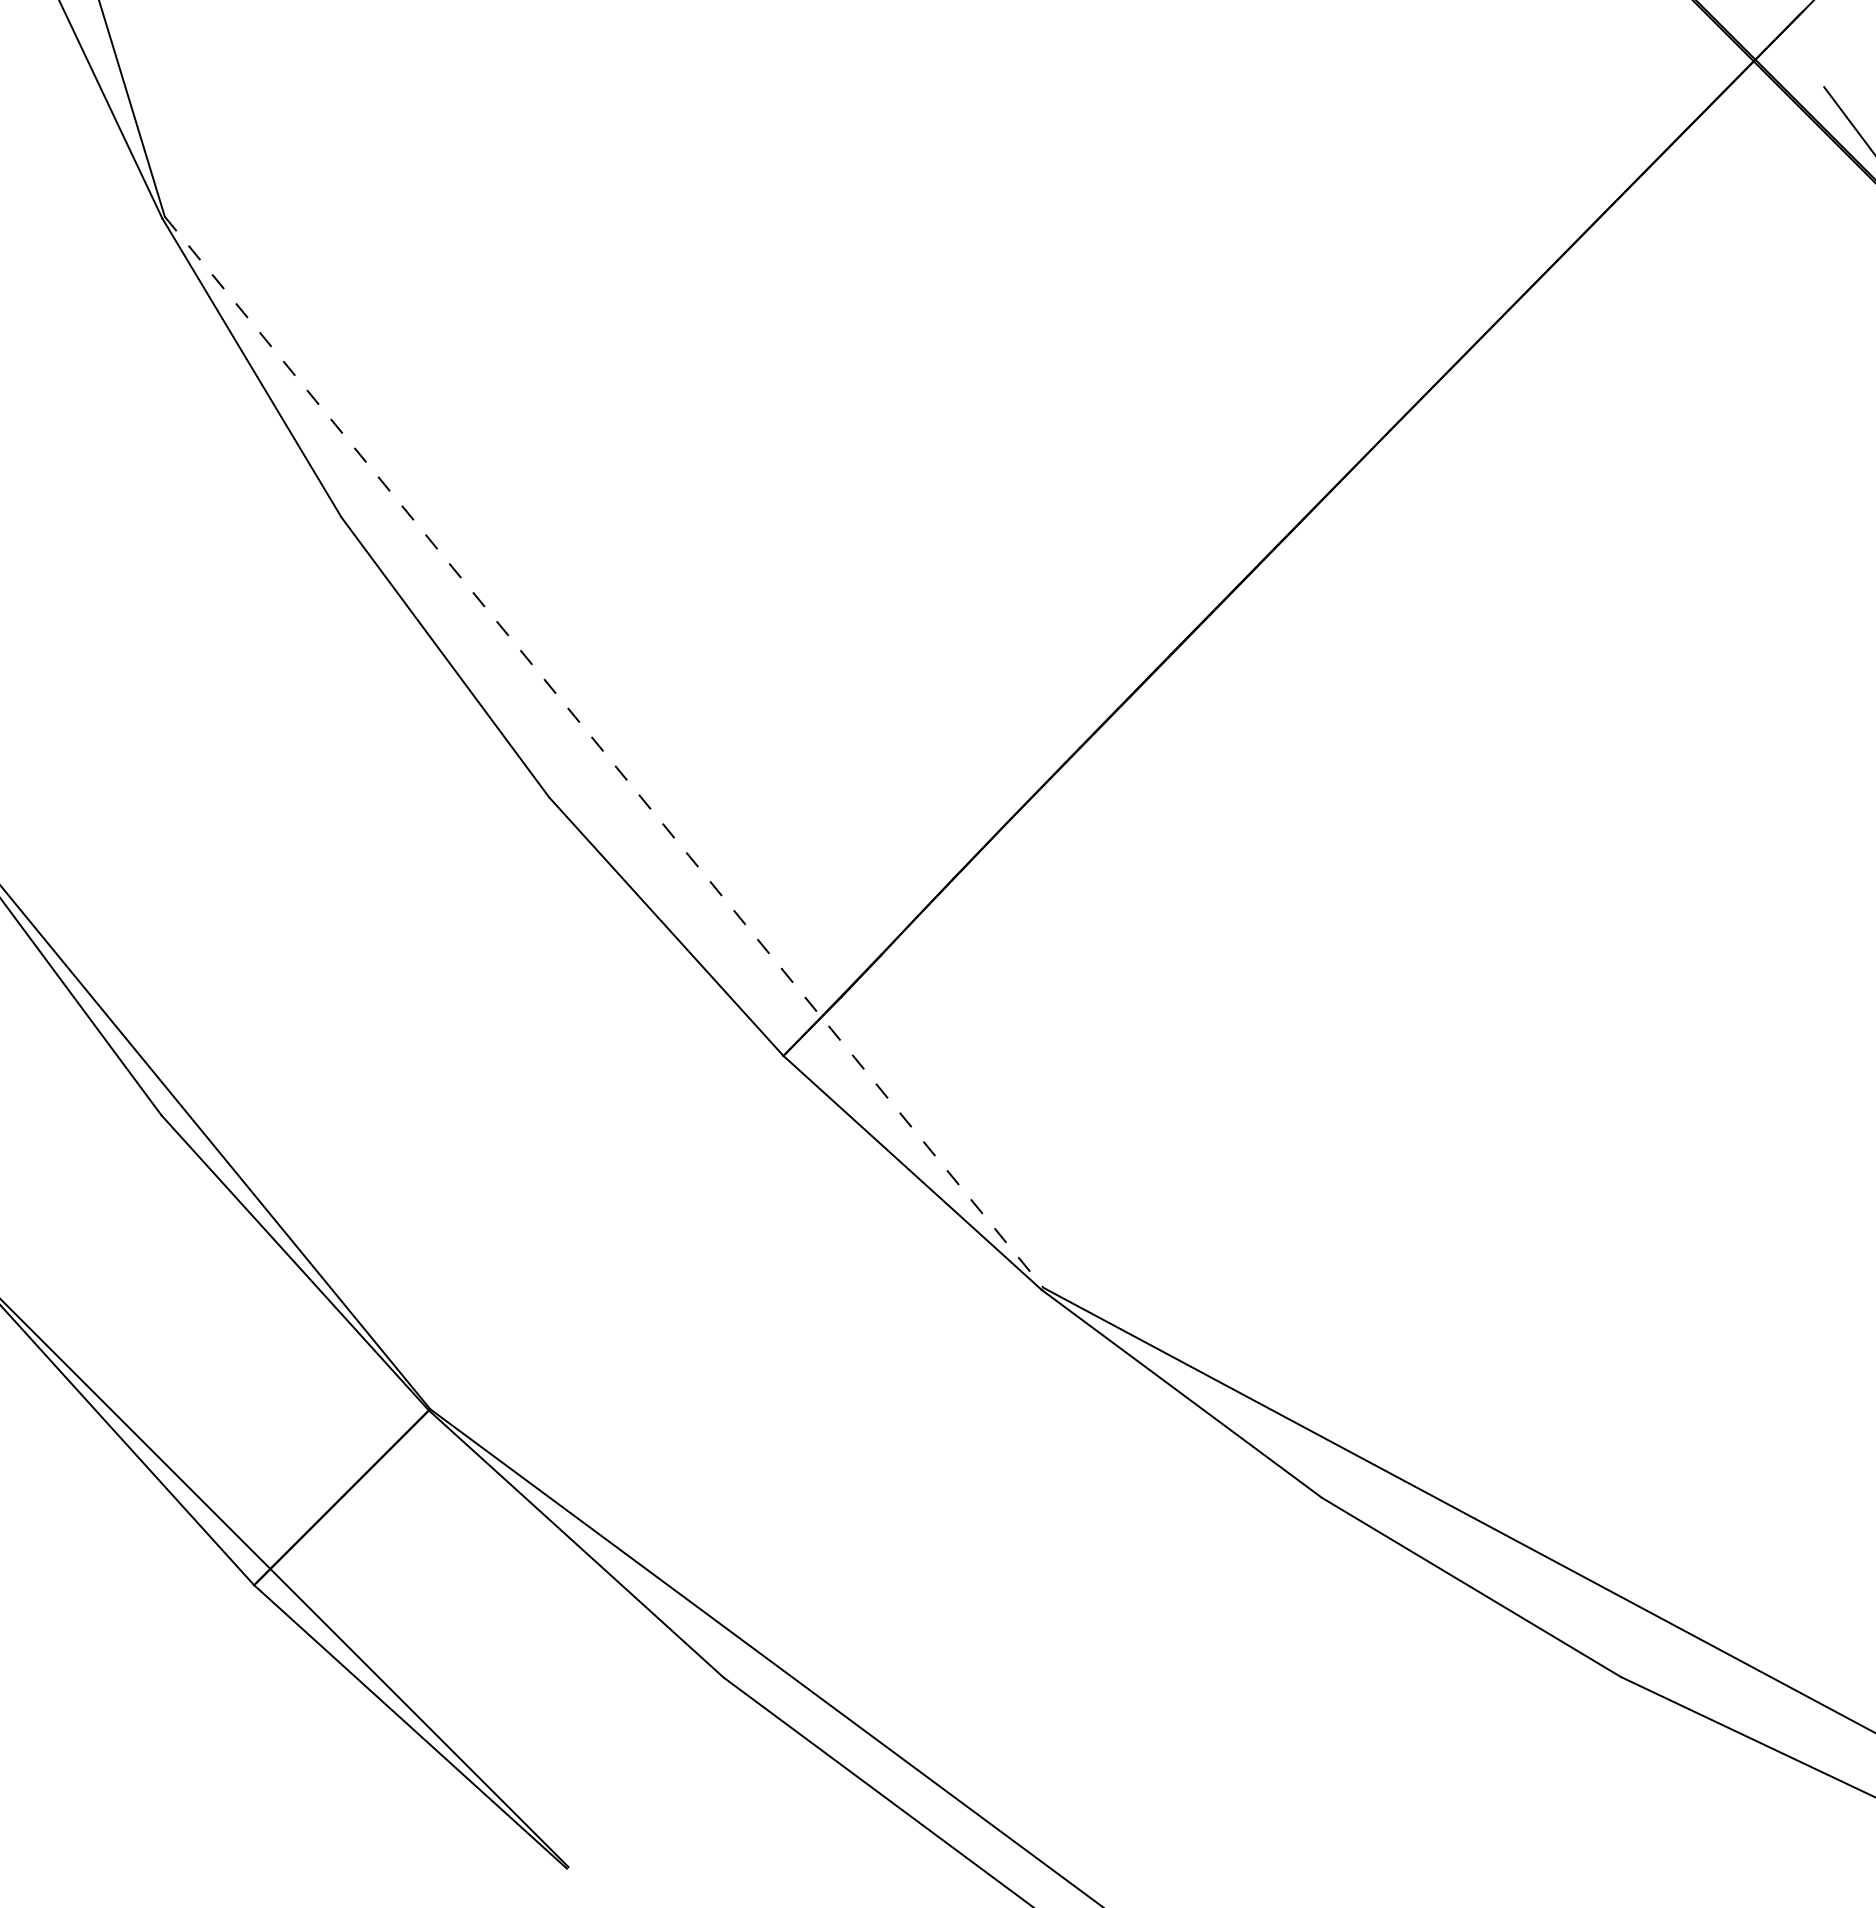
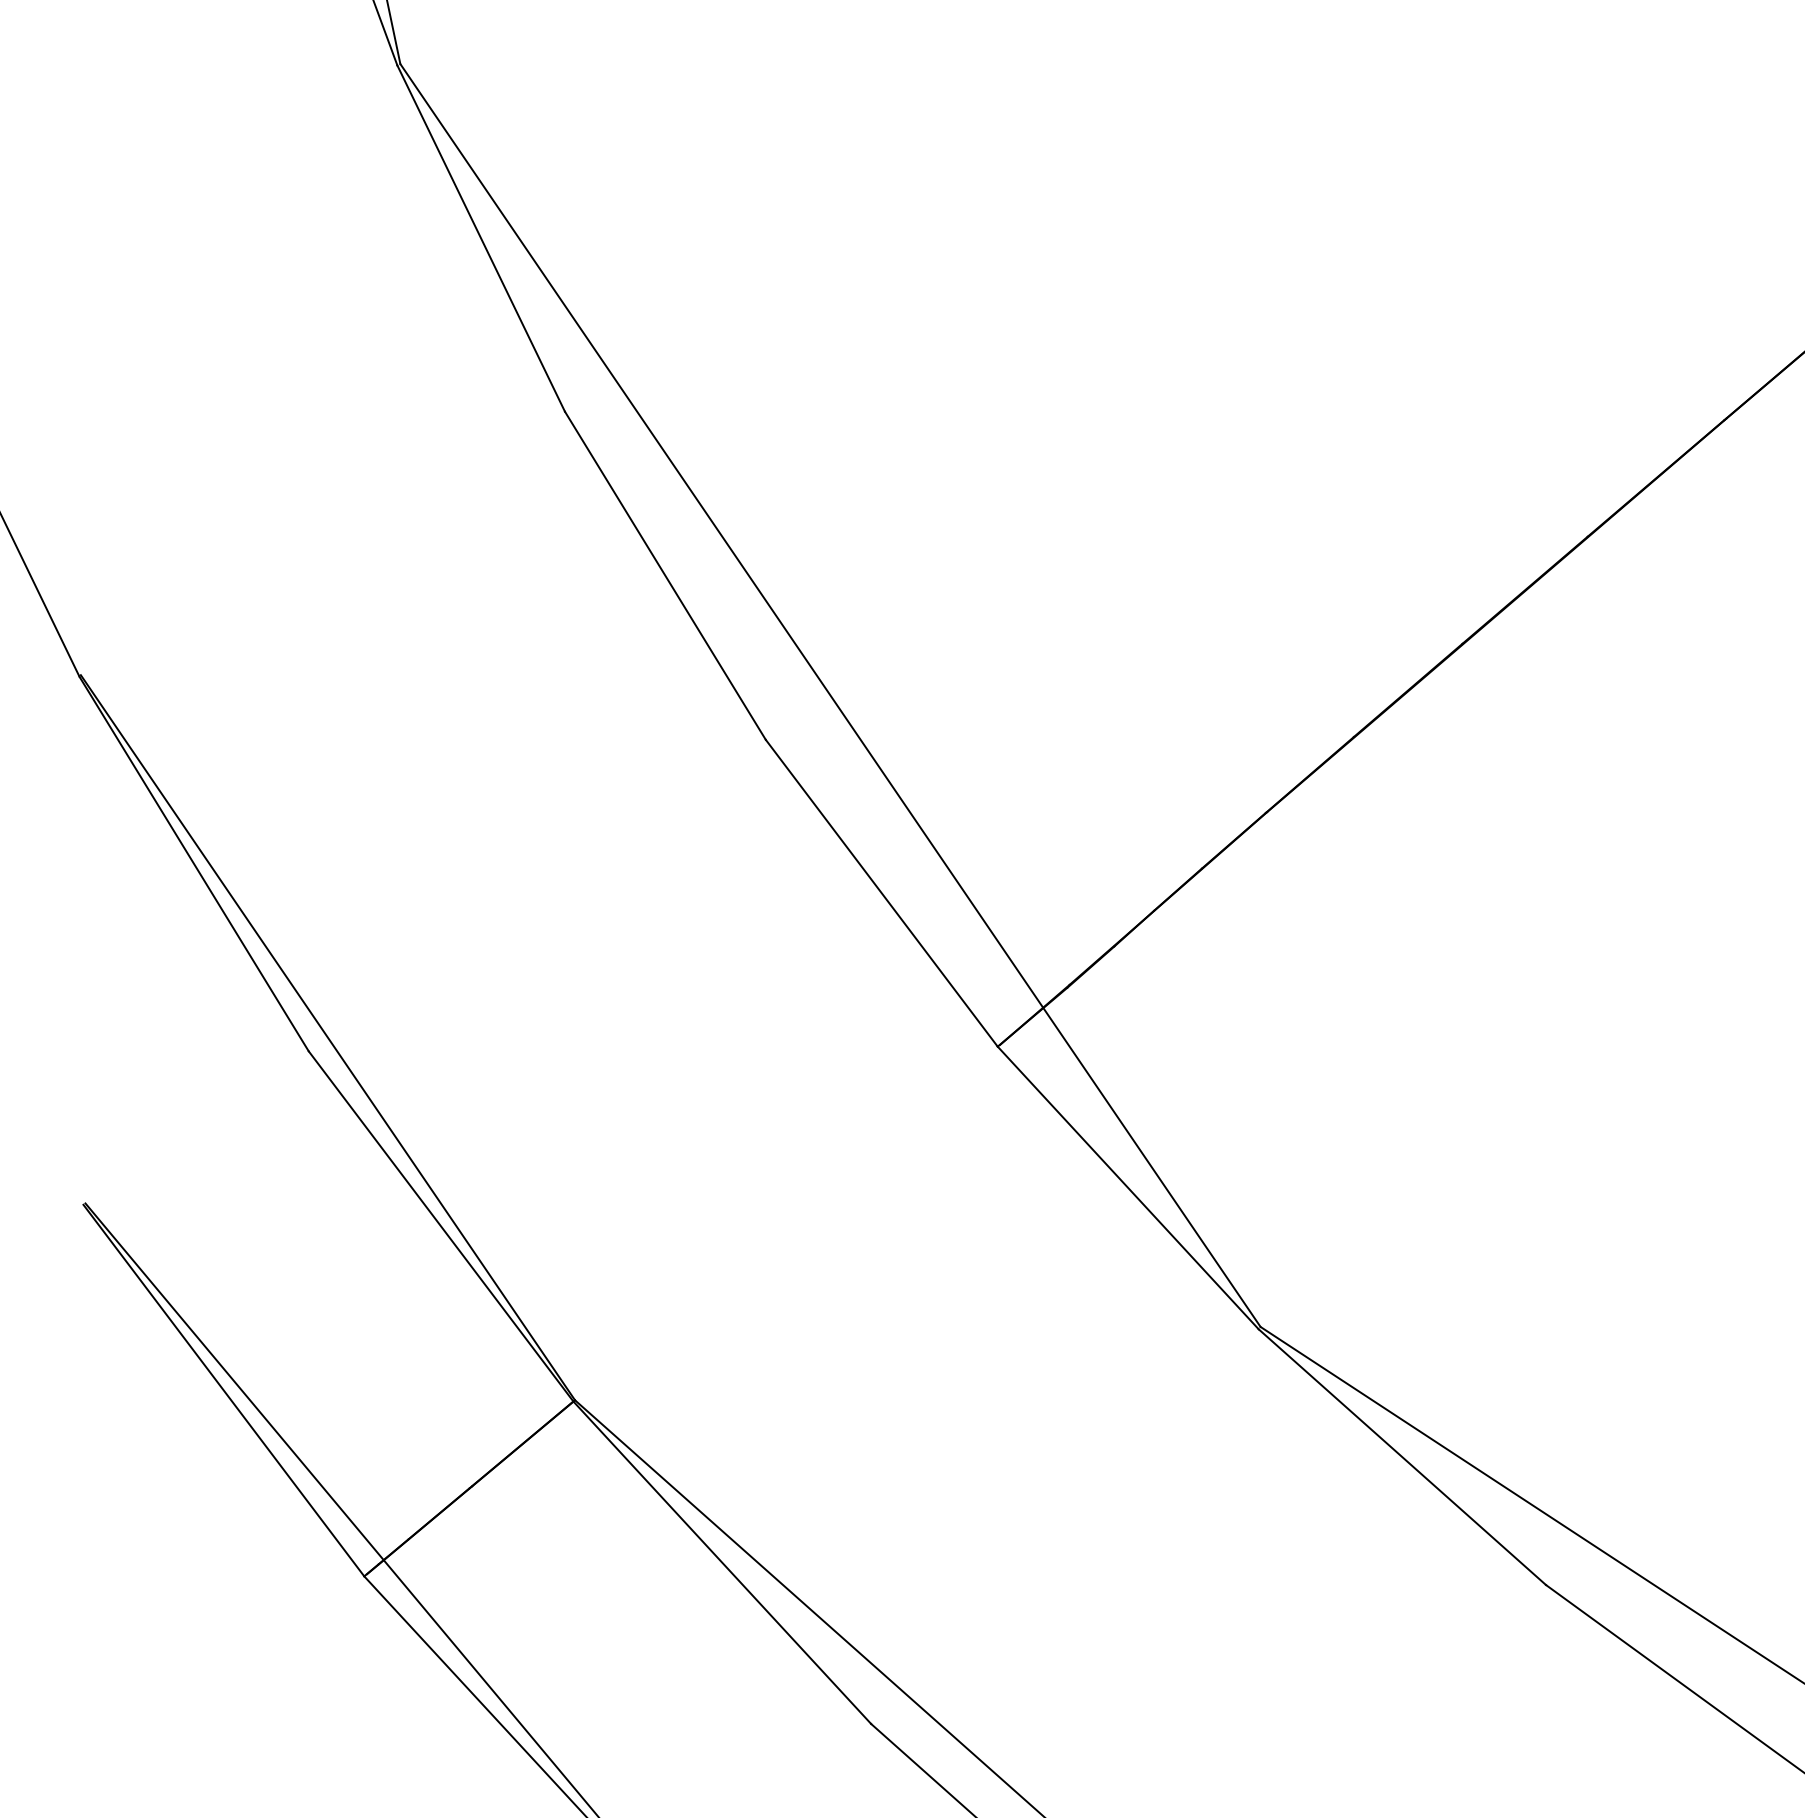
line: (604, 752) -> (830, 695), dashed -> solid

